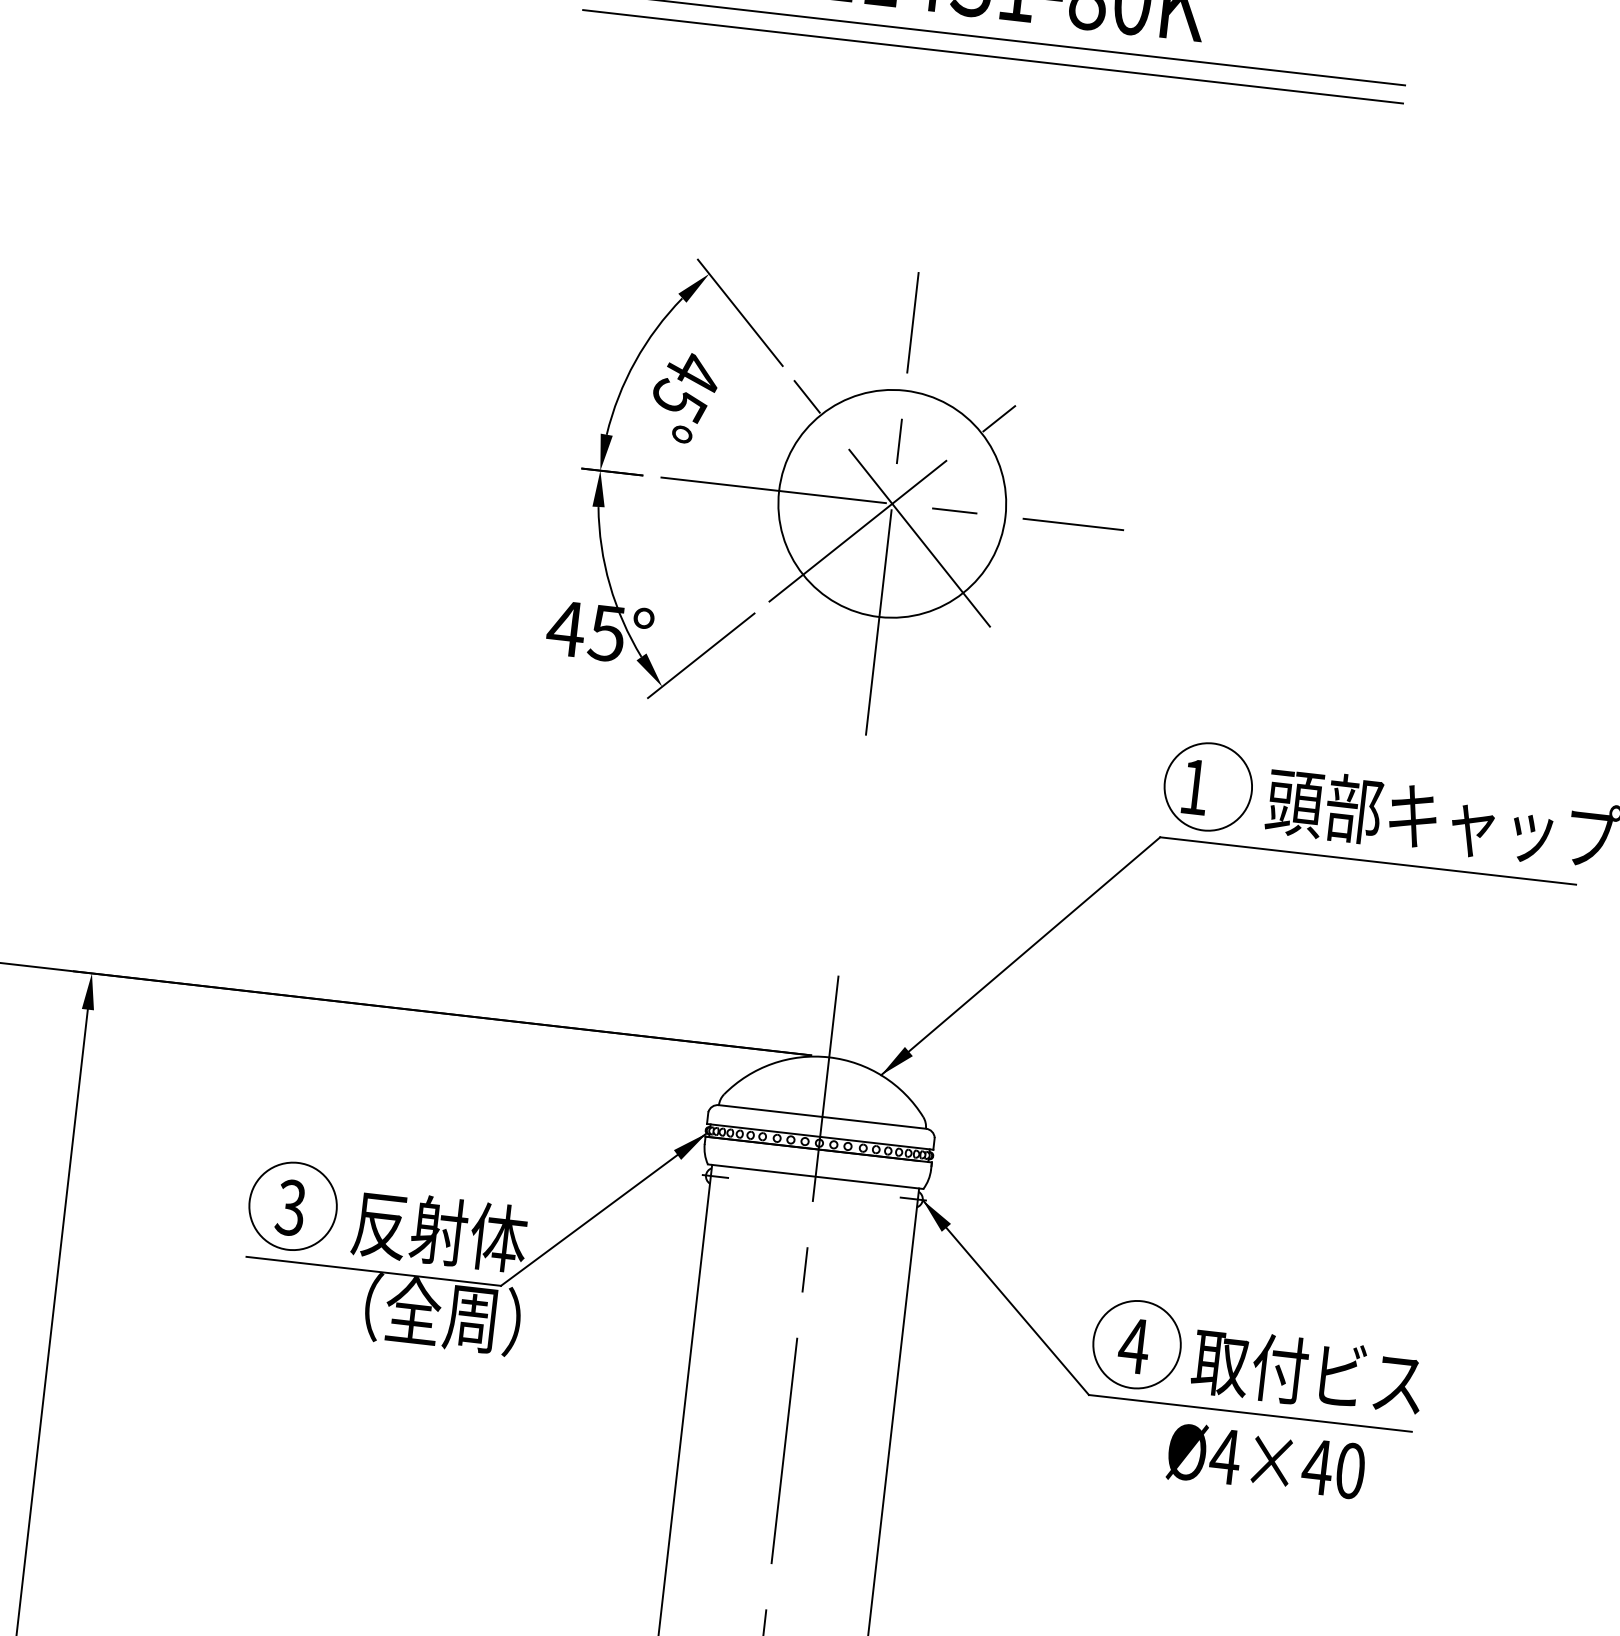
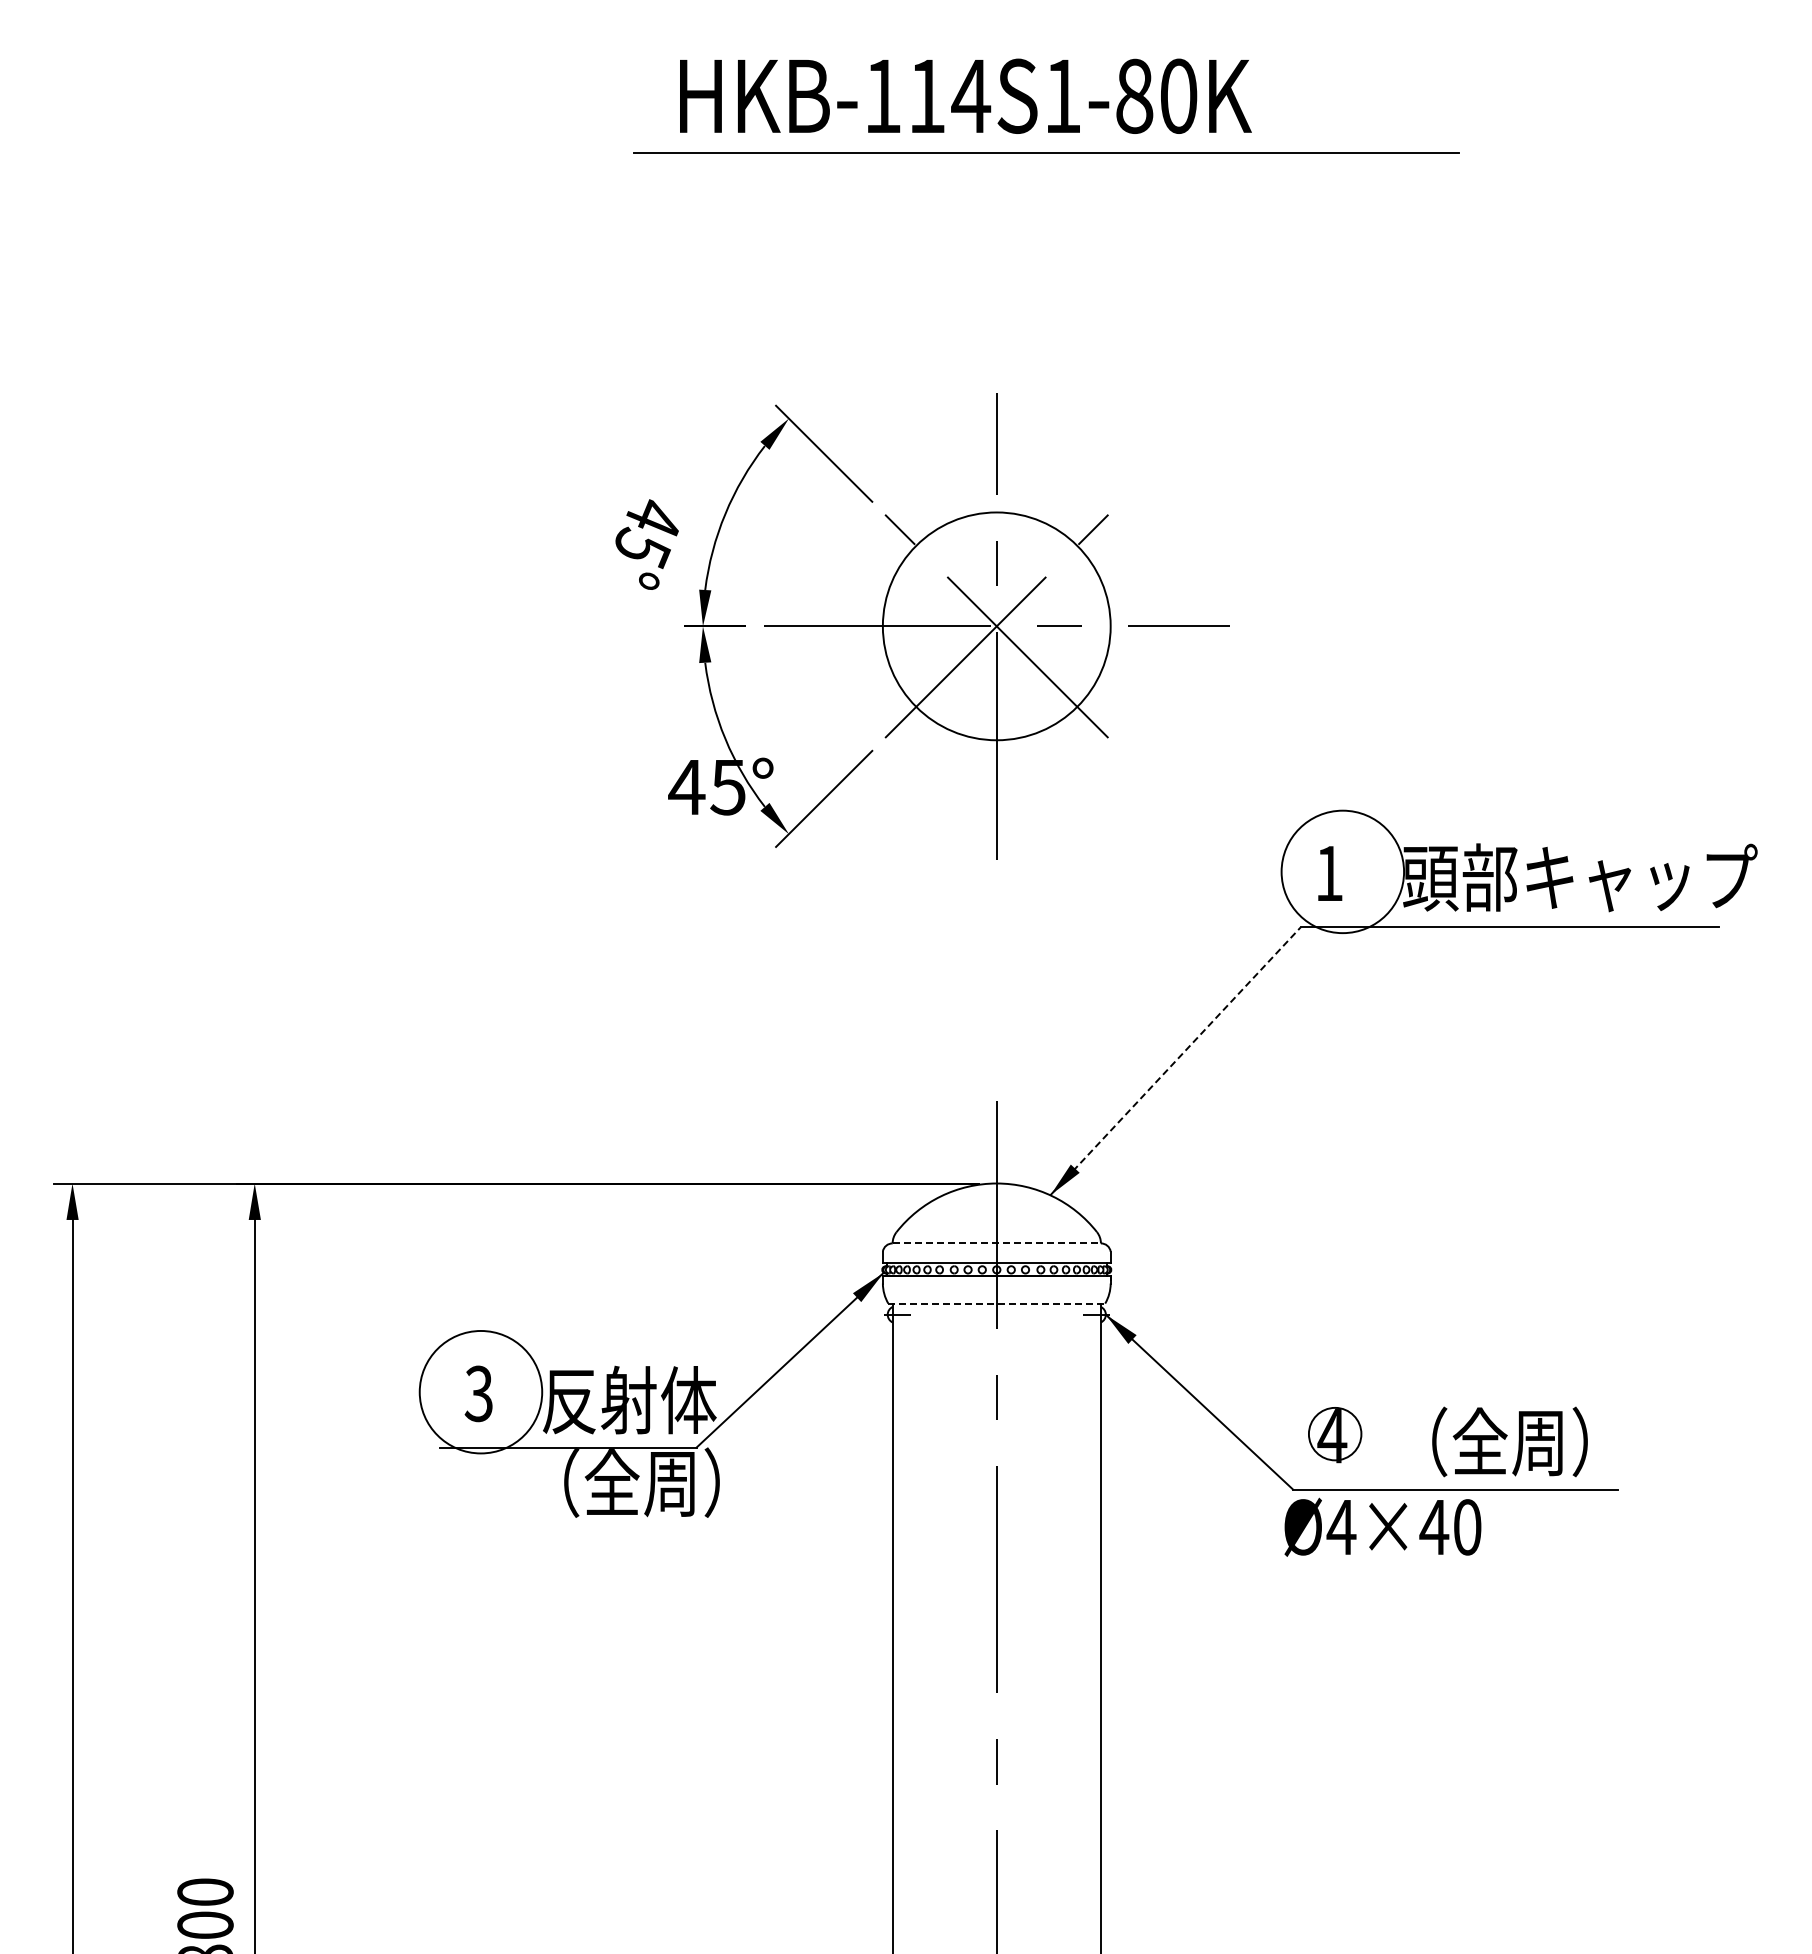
line: (992, 56) -> (1045, 170), removed
text: (683, 397) -> (646, 544), moved
circle: (1208, 786) -> (1342, 871), size x1.4
line: (1020, 955) -> (1175, 1060), solid -> dashed
line: (823, 1117) -> (997, 1243), solid -> dashed
line: (816, 1176) -> (997, 1303), solid -> dashed
circle: (292, 1205) -> (480, 1391), size x1.4
circle: (1136, 1344) -> (1334, 1433), size x0.6
text: (1307, 1371) -> (1507, 1441), 取付ビス -> （全周）
text: (1266, 1460) -> (1382, 1526), moved

